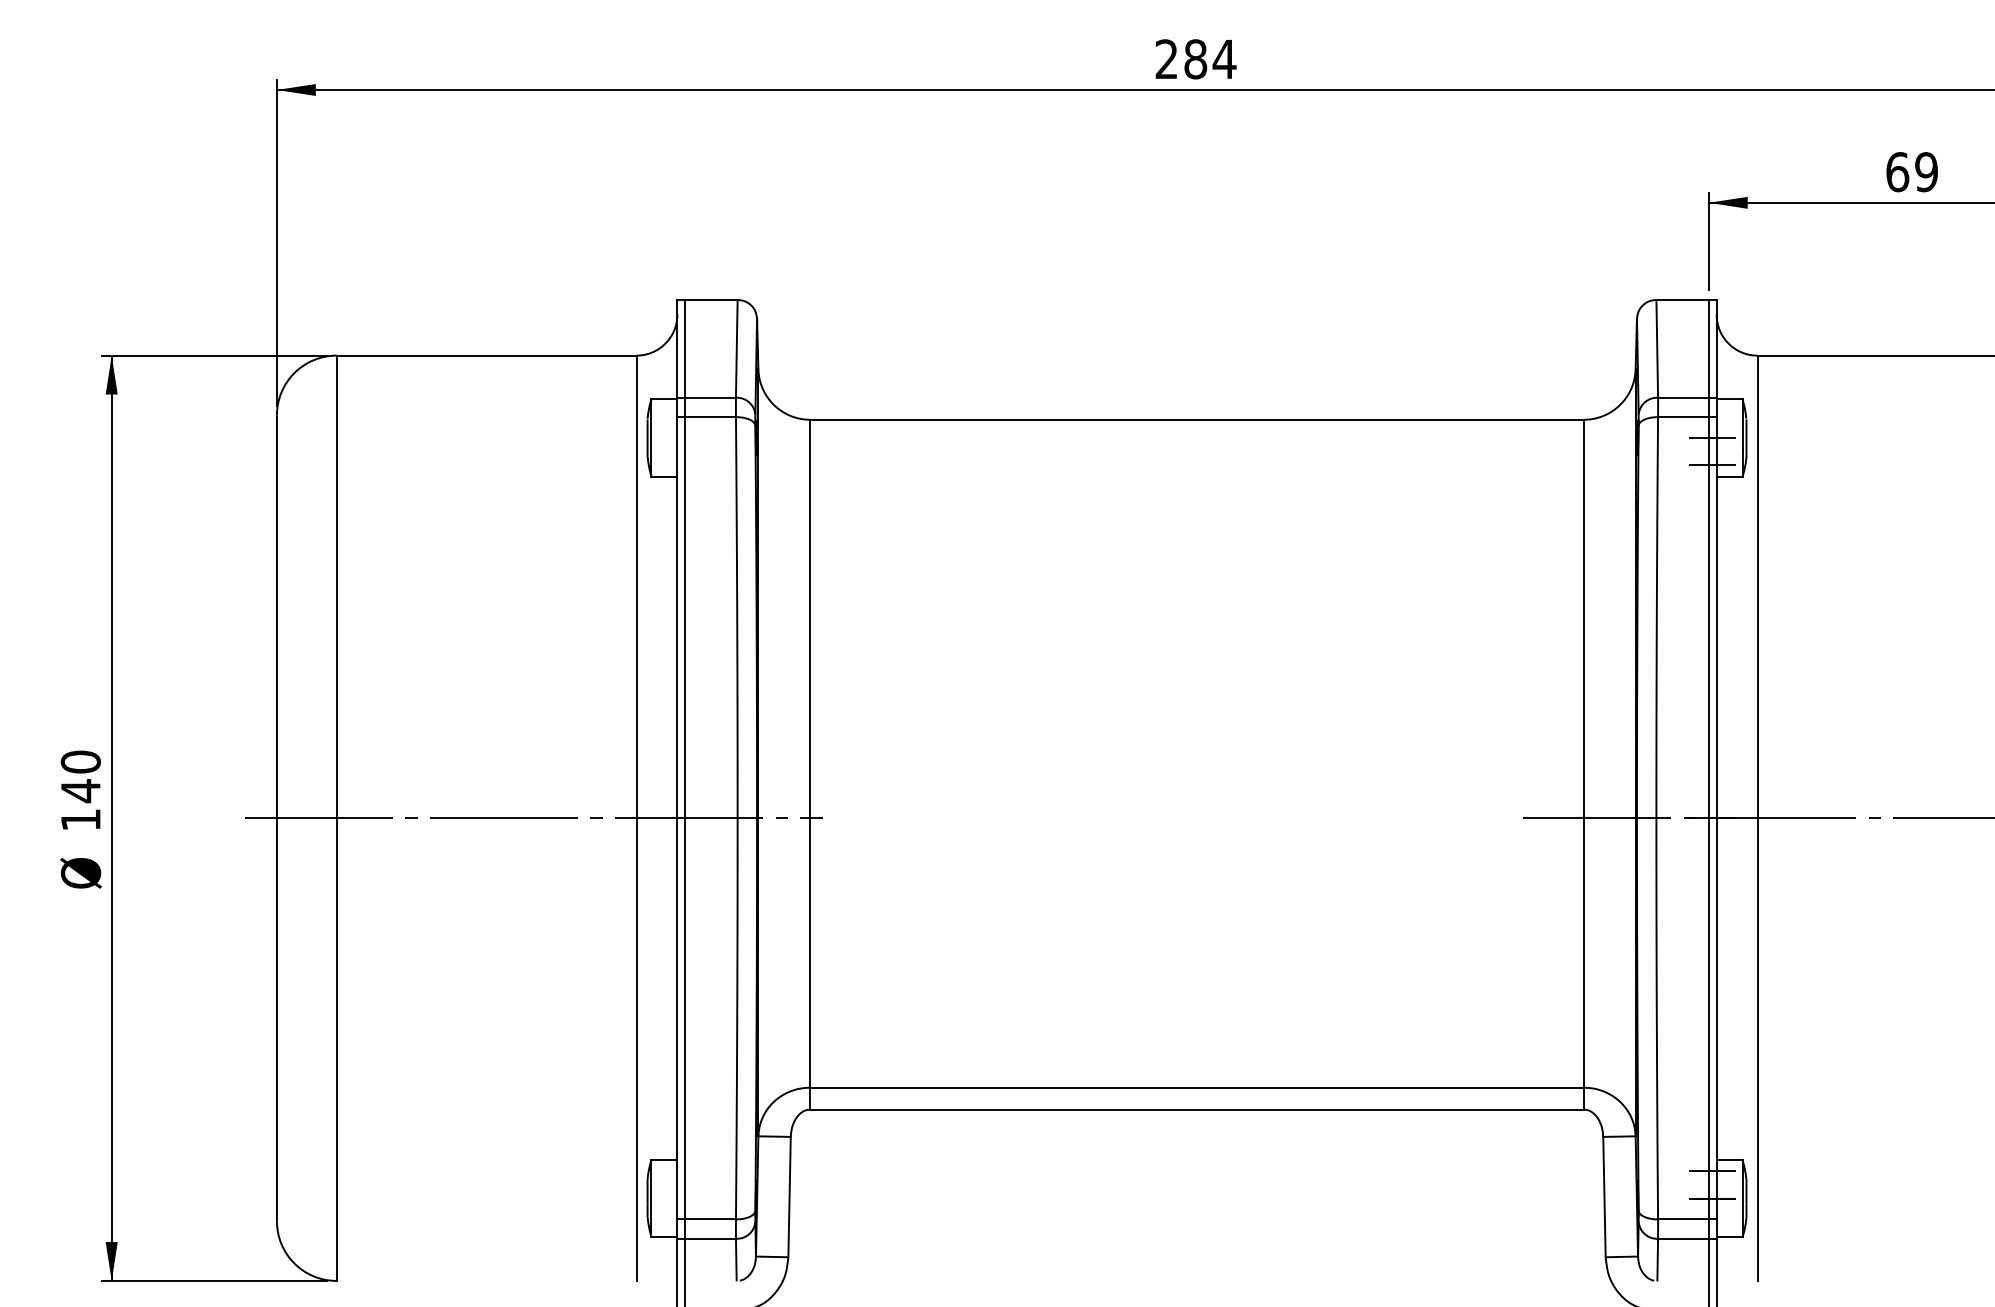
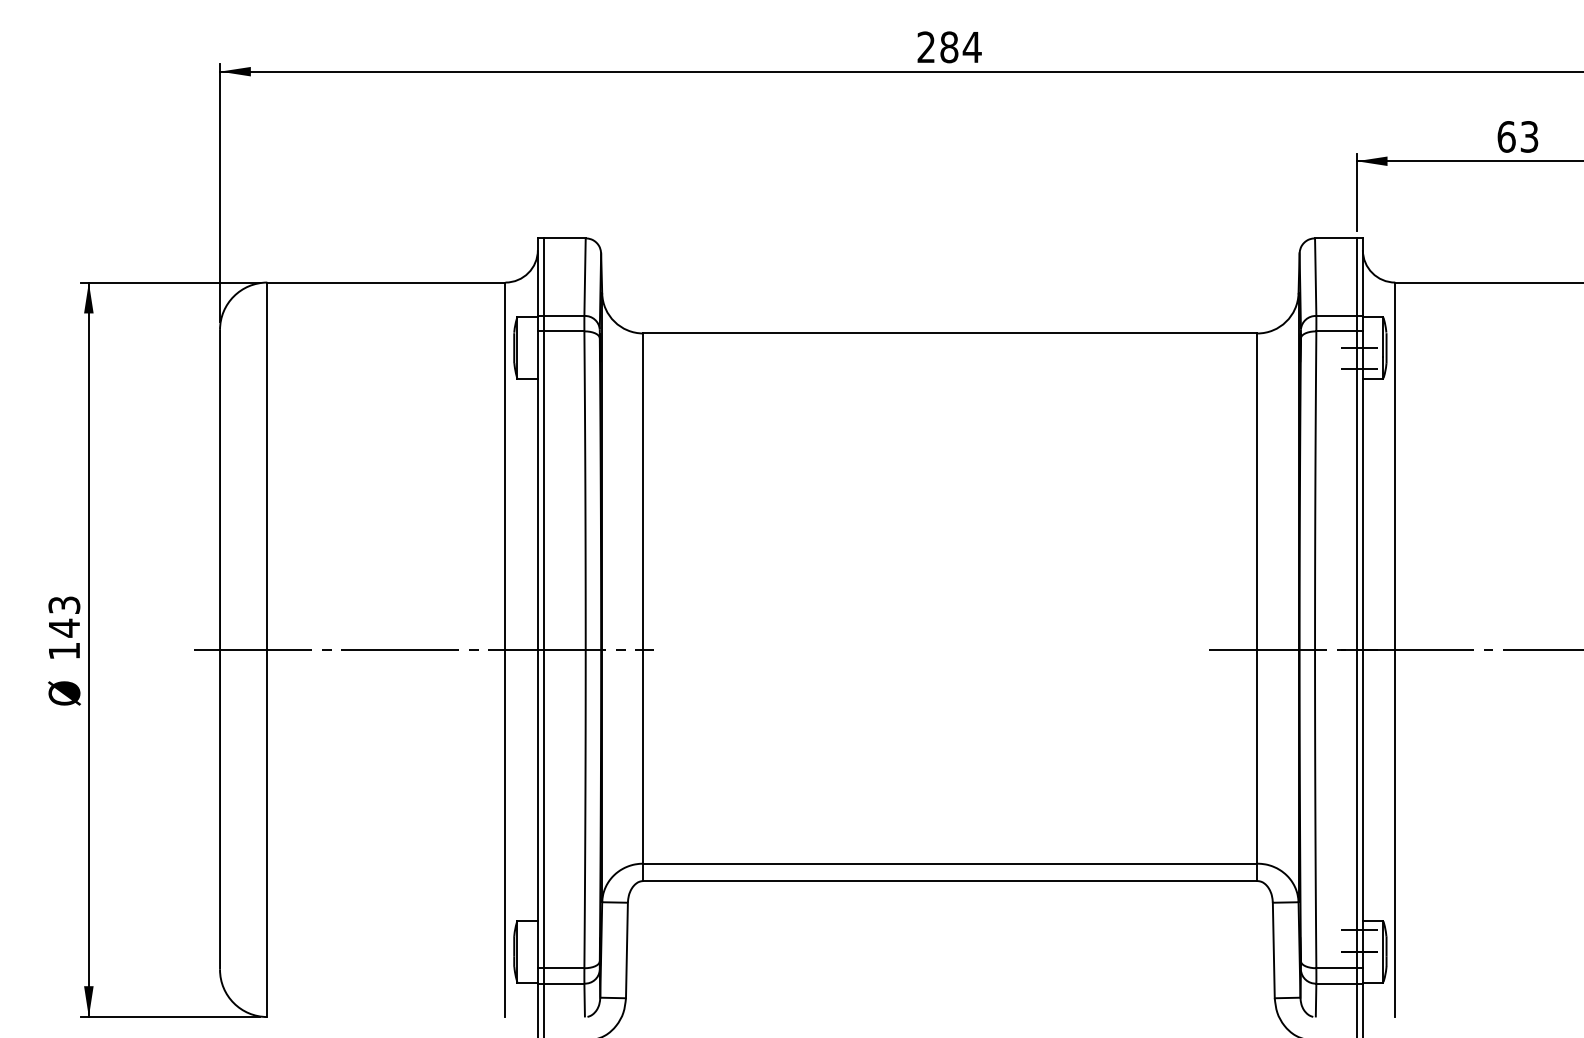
text: (1926, 172) -> (1529, 137), 69 -> 63
text: (80, 761) -> (64, 604), 140 -> 143

